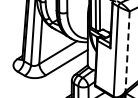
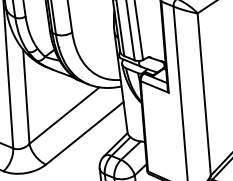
line: (127, 51) -> (203, 94), dashed -> solid

